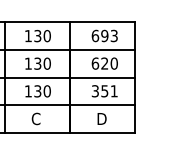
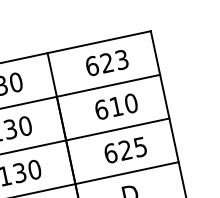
text: (104, 36) -> (106, 63), 693 -> 623
text: (104, 63) -> (115, 106), 620 -> 610
text: (104, 91) -> (125, 150), 351 -> 625

